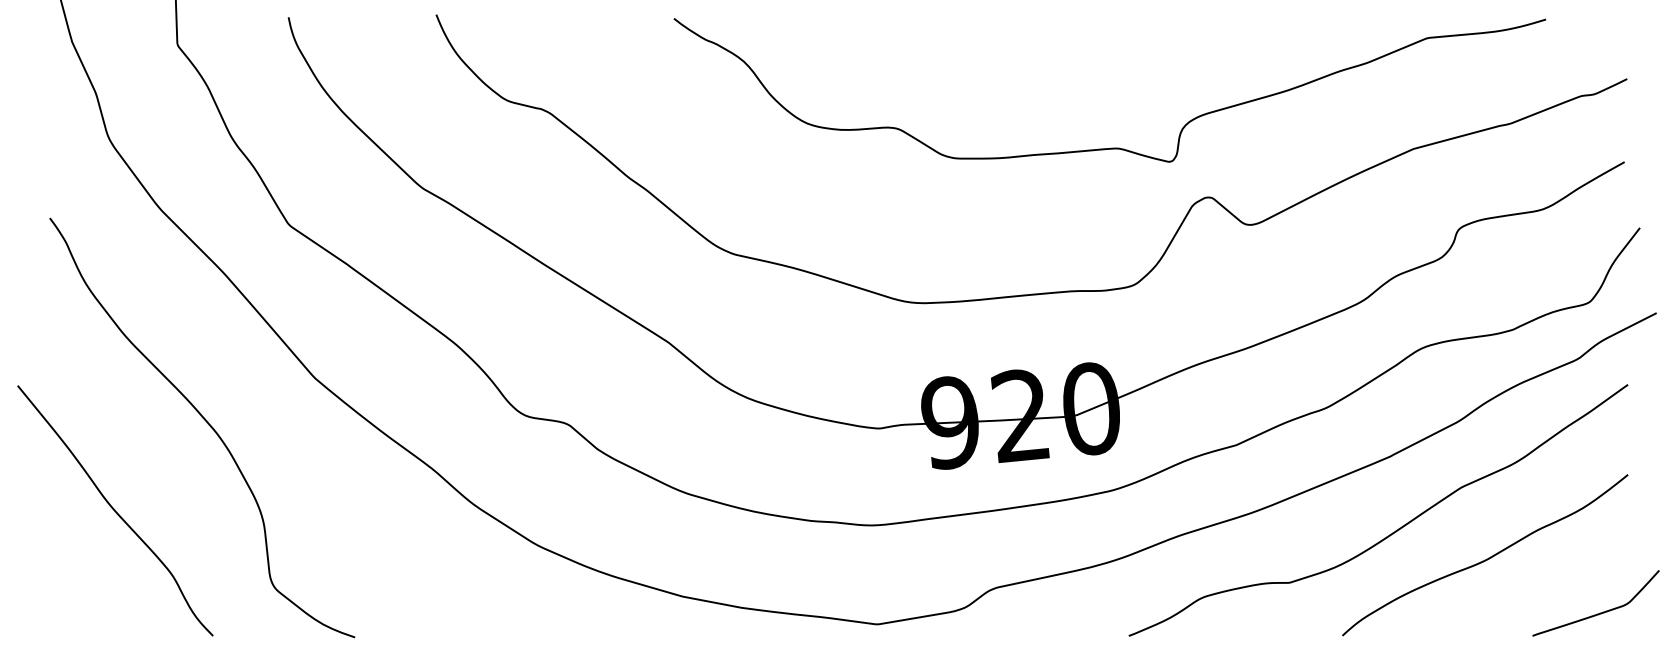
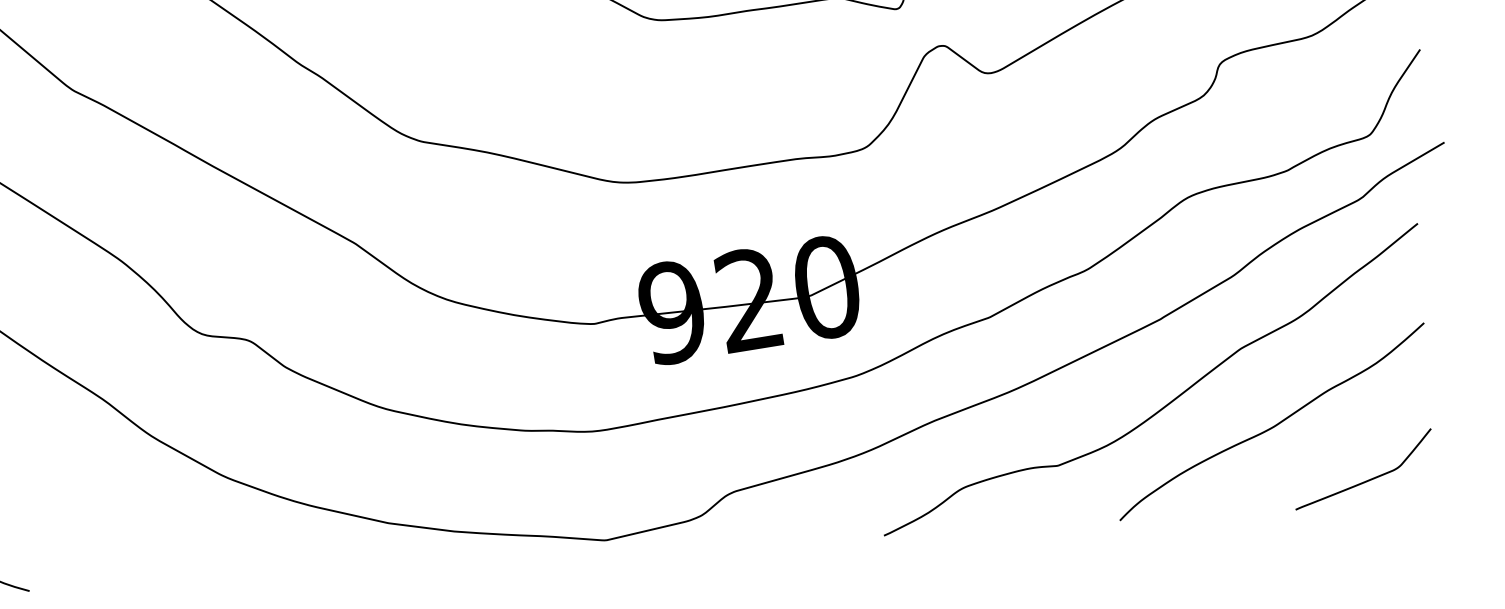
curve: (1597, 613) -> (1365, 480), moved

